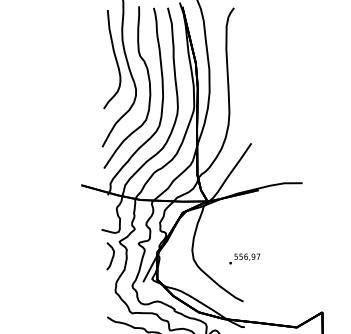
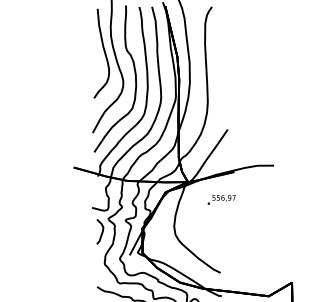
text: (244, 258) -> (221, 199), moved

